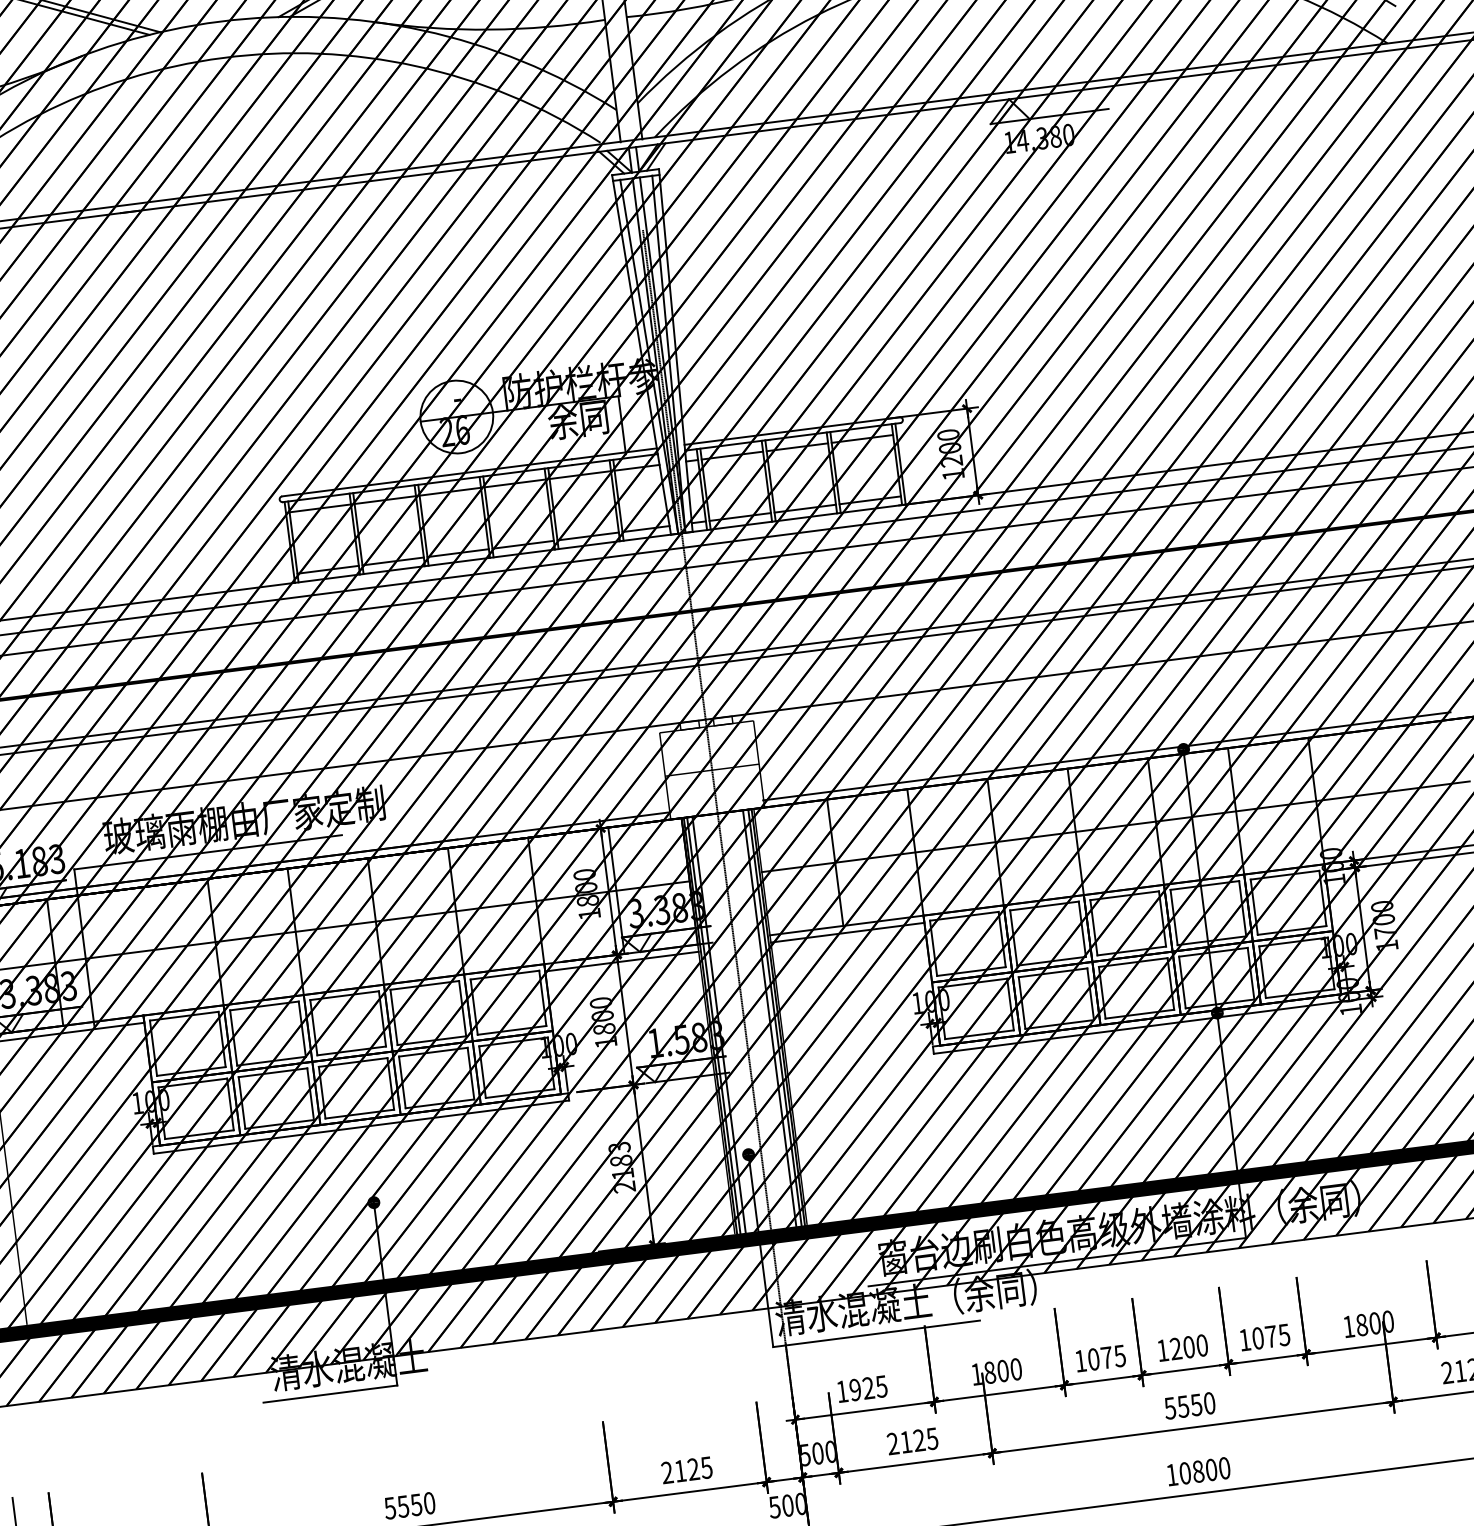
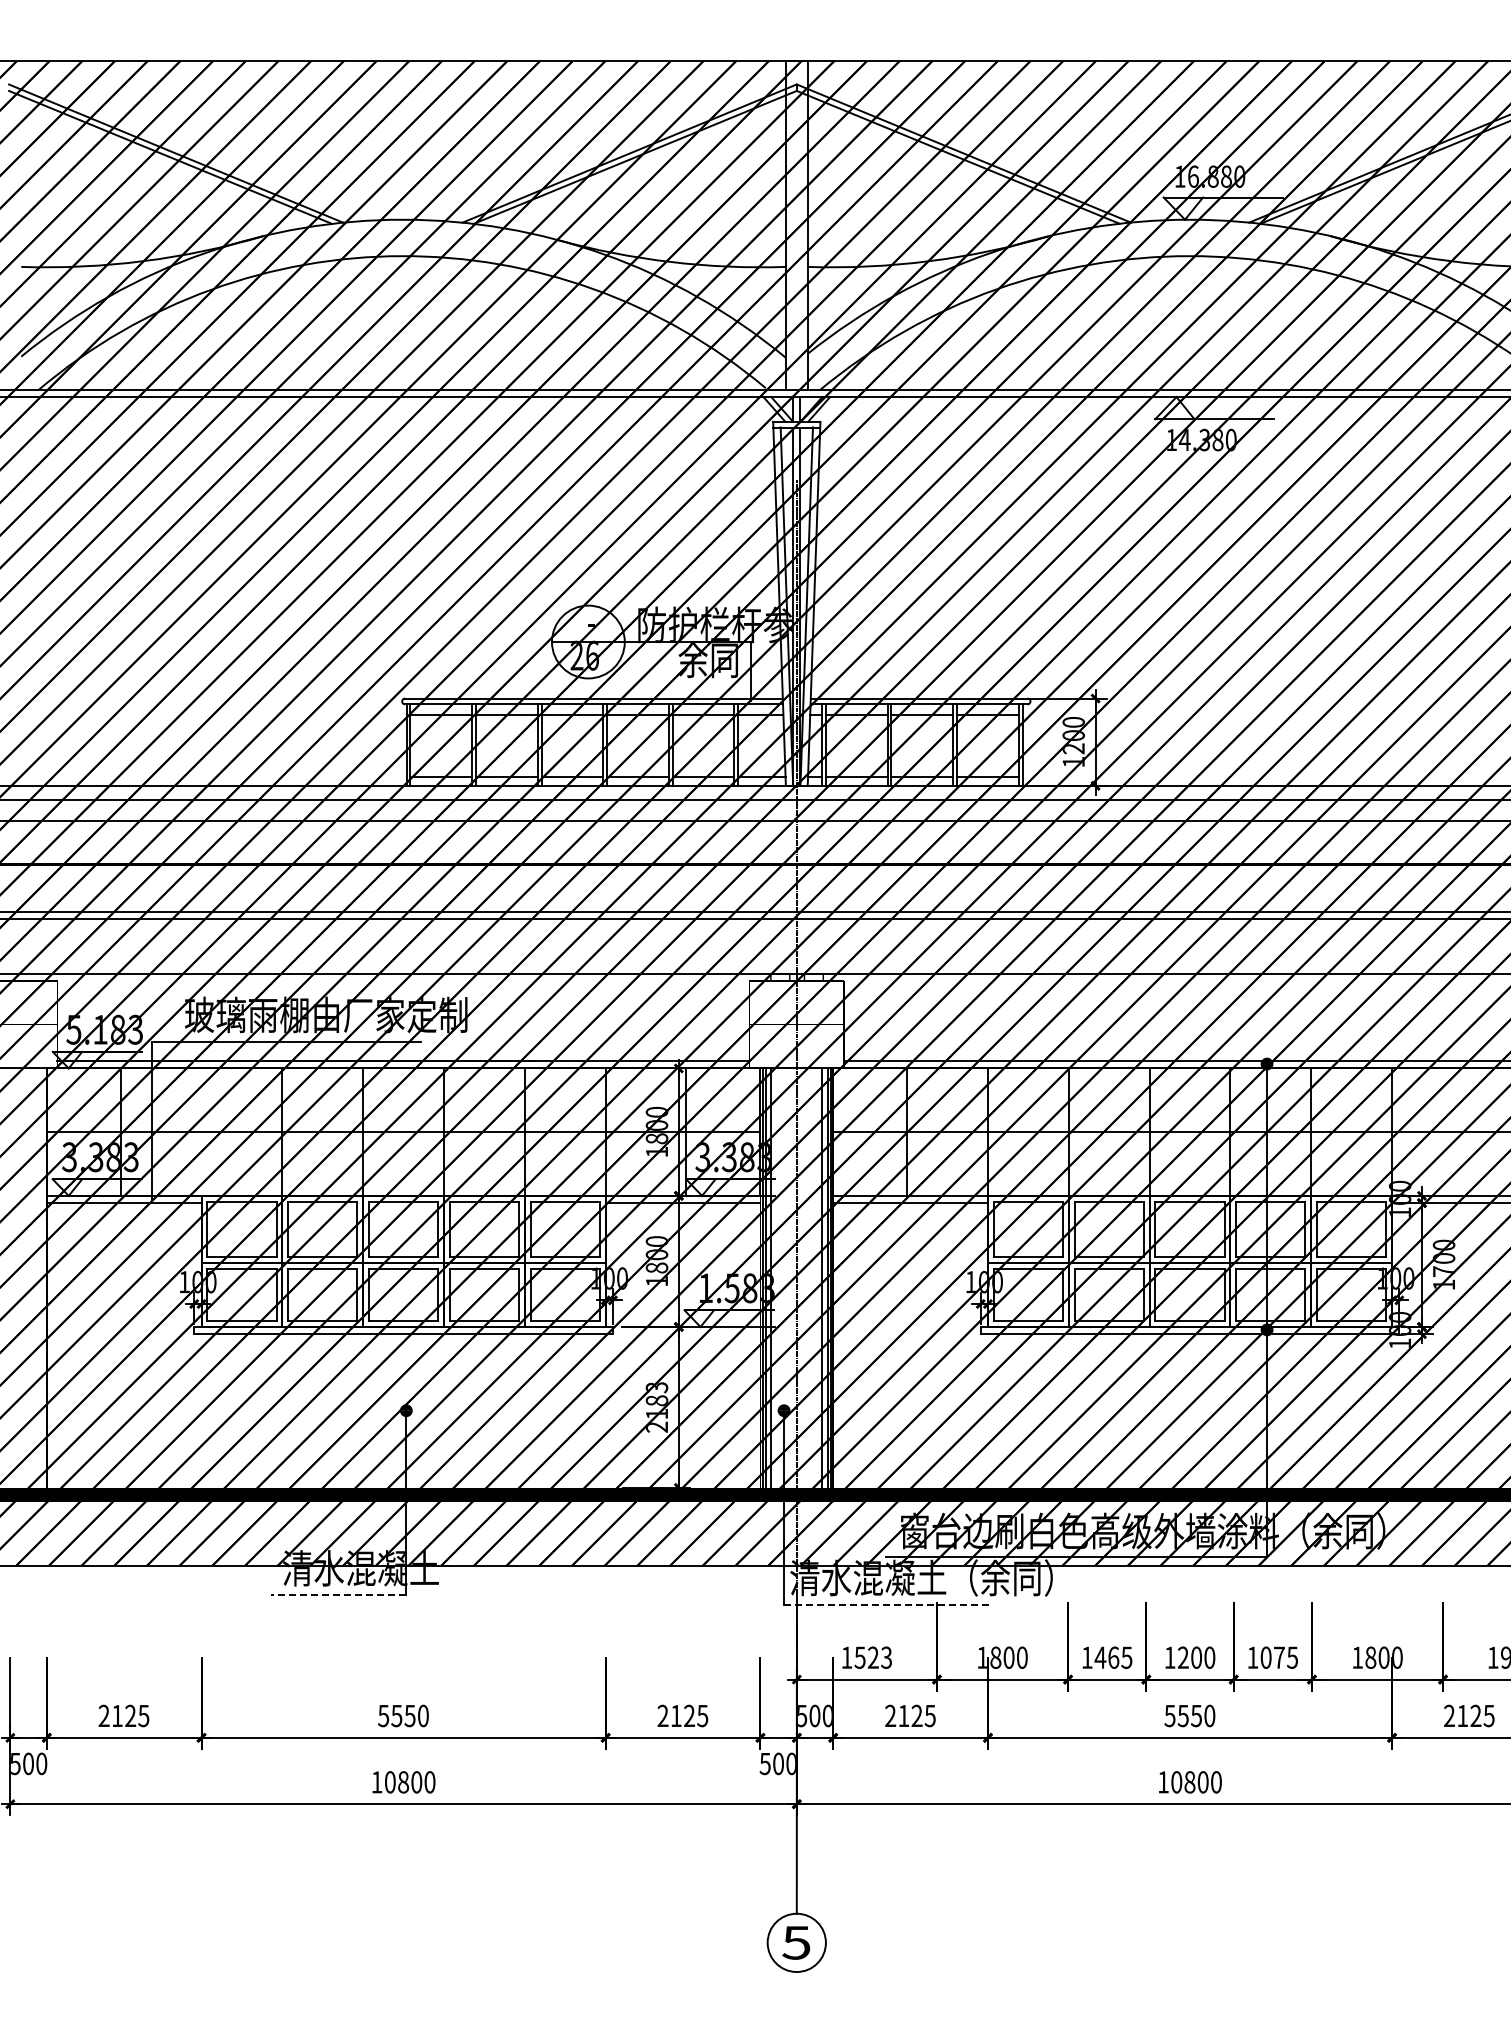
line: (876, 1333) -> (888, 1604), solid -> dashed
text: (1099, 1358) -> (1106, 1657), 1075 -> 1465
text: (867, 1388) -> (872, 1657), 1925 -> 1523
line: (330, 1394) -> (338, 1595), solid -> dashed

